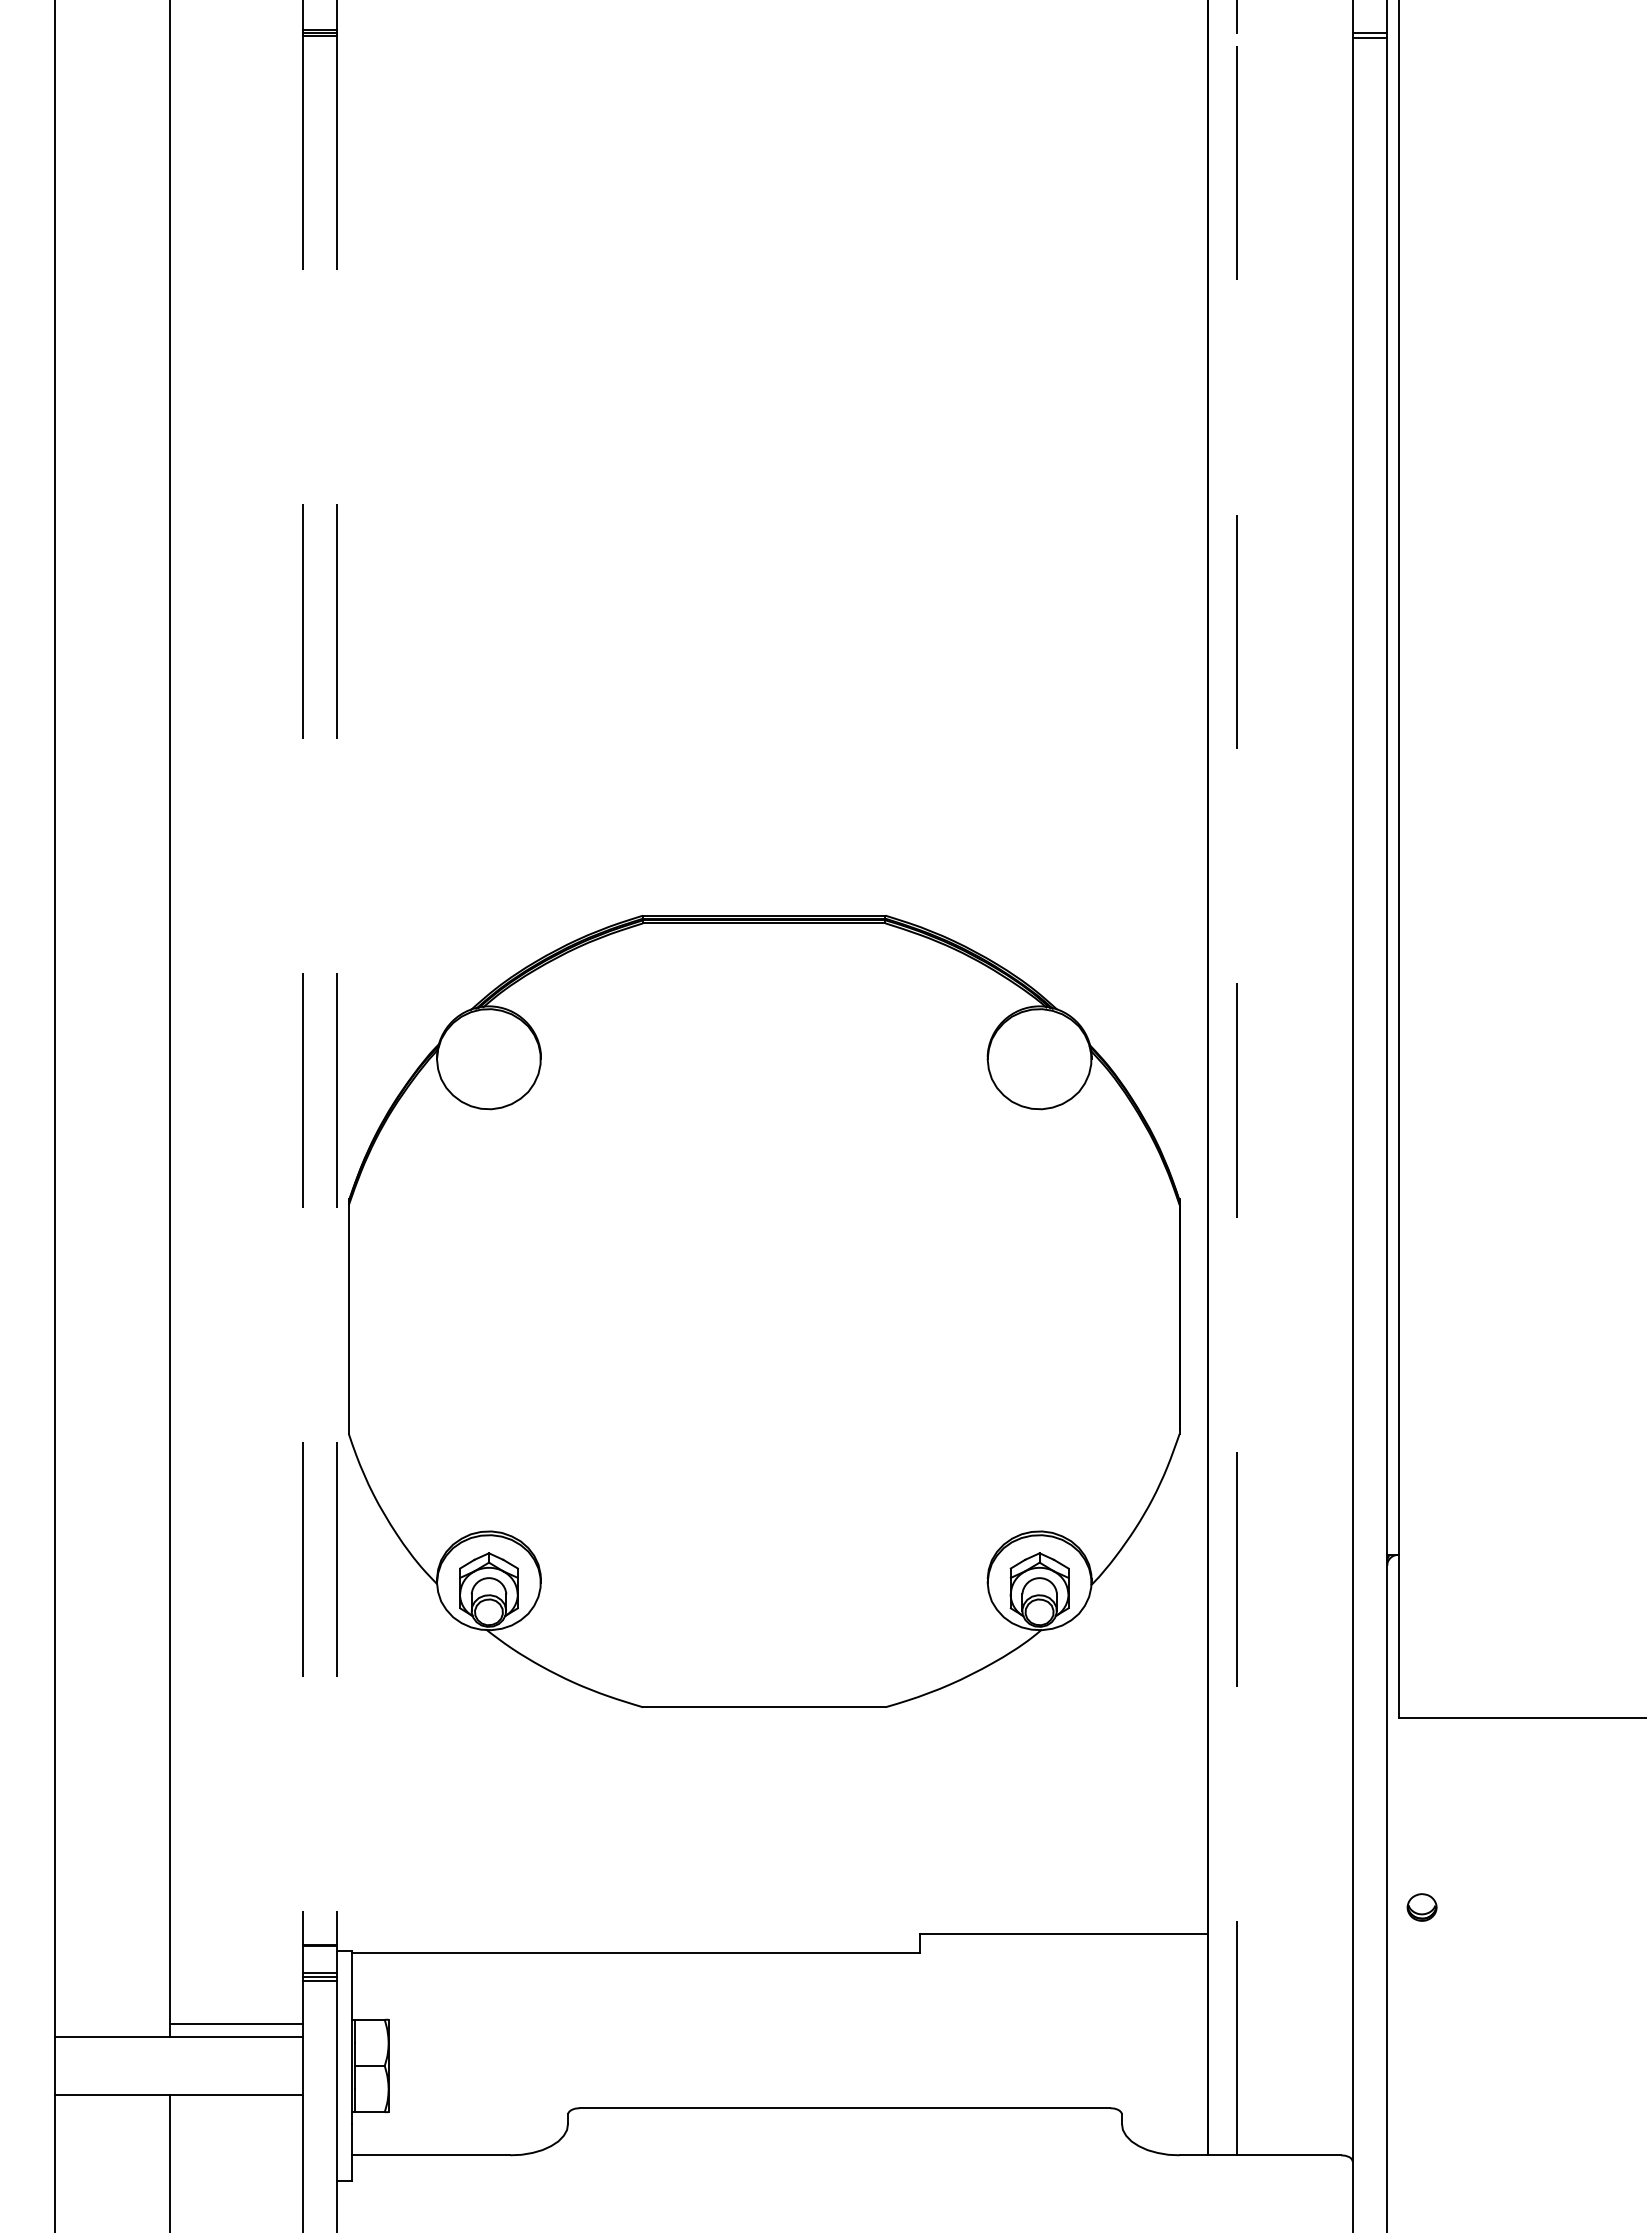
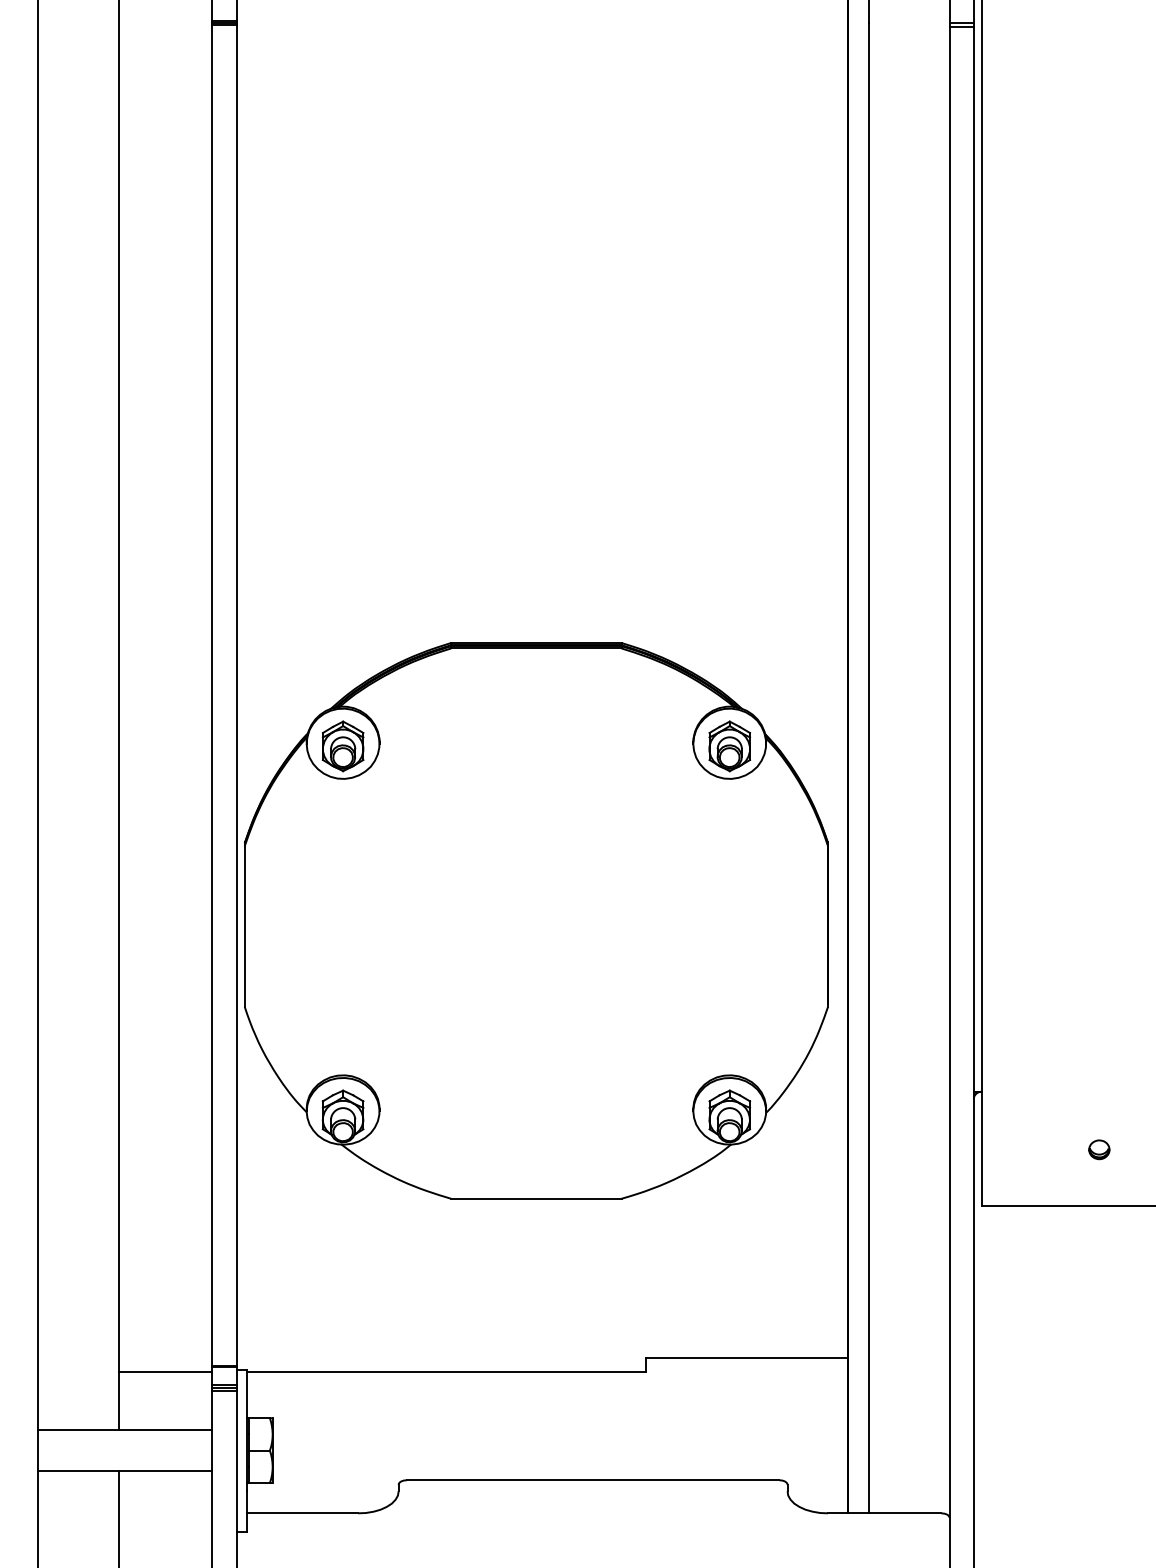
line: (302, 990) -> (212, 695), dashed -> solid
line: (337, 990) -> (236, 695), dashed -> solid
part: (488, 1062) -> (342, 746), added
part: (1039, 1062) -> (729, 746), added
line: (1237, 1093) -> (868, 767), dashed -> solid
part: (1421, 1907) -> (1098, 1149), moved
line: (236, 2024) -> (165, 1371), moved

